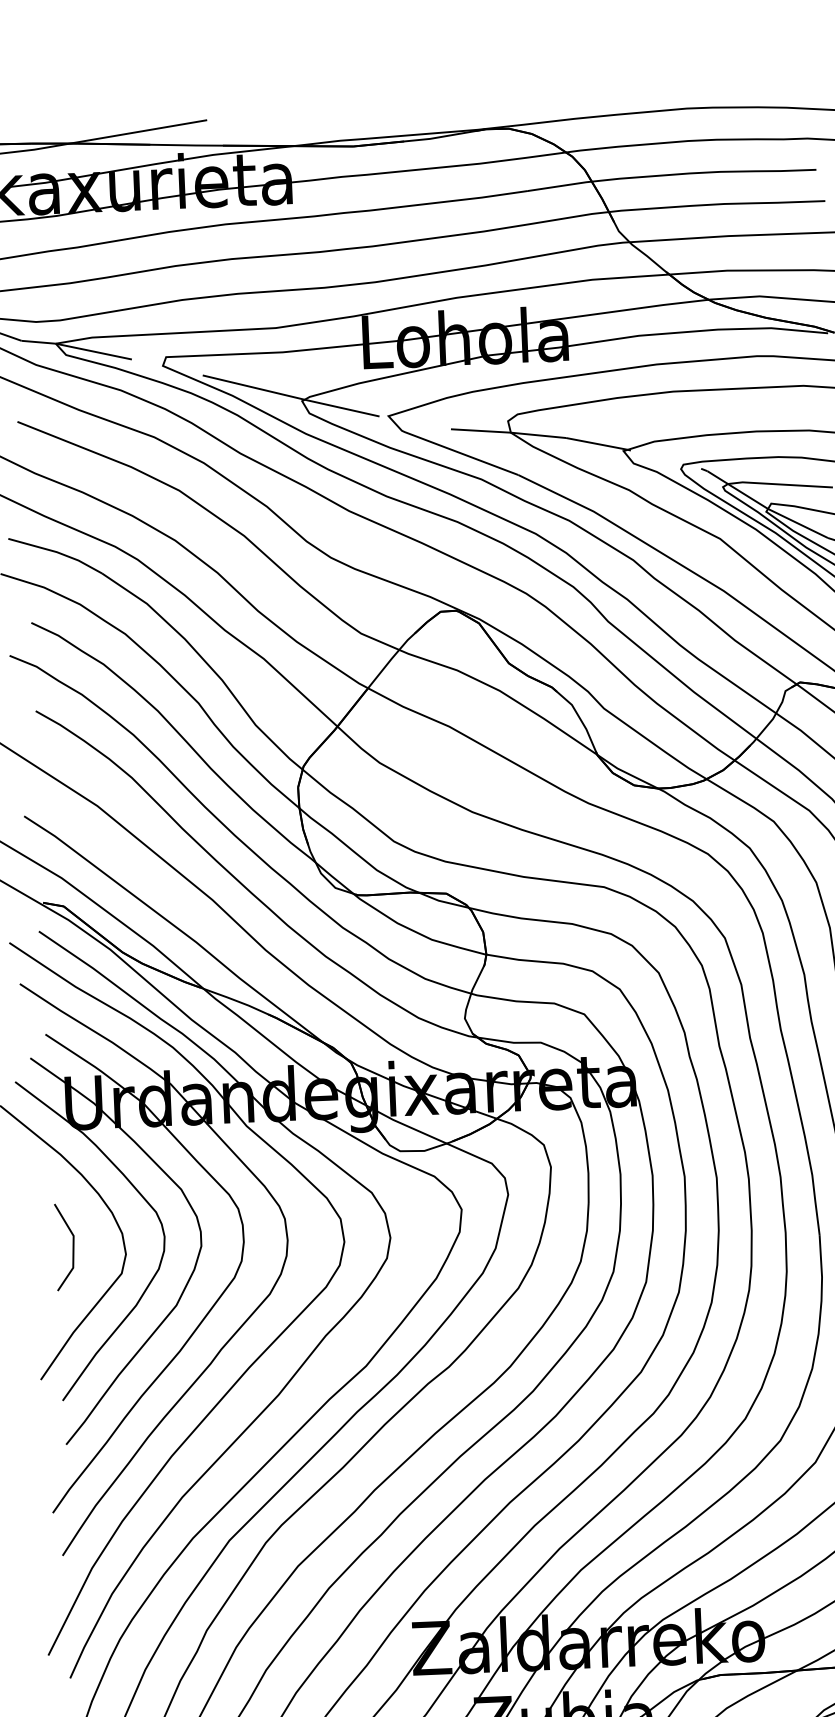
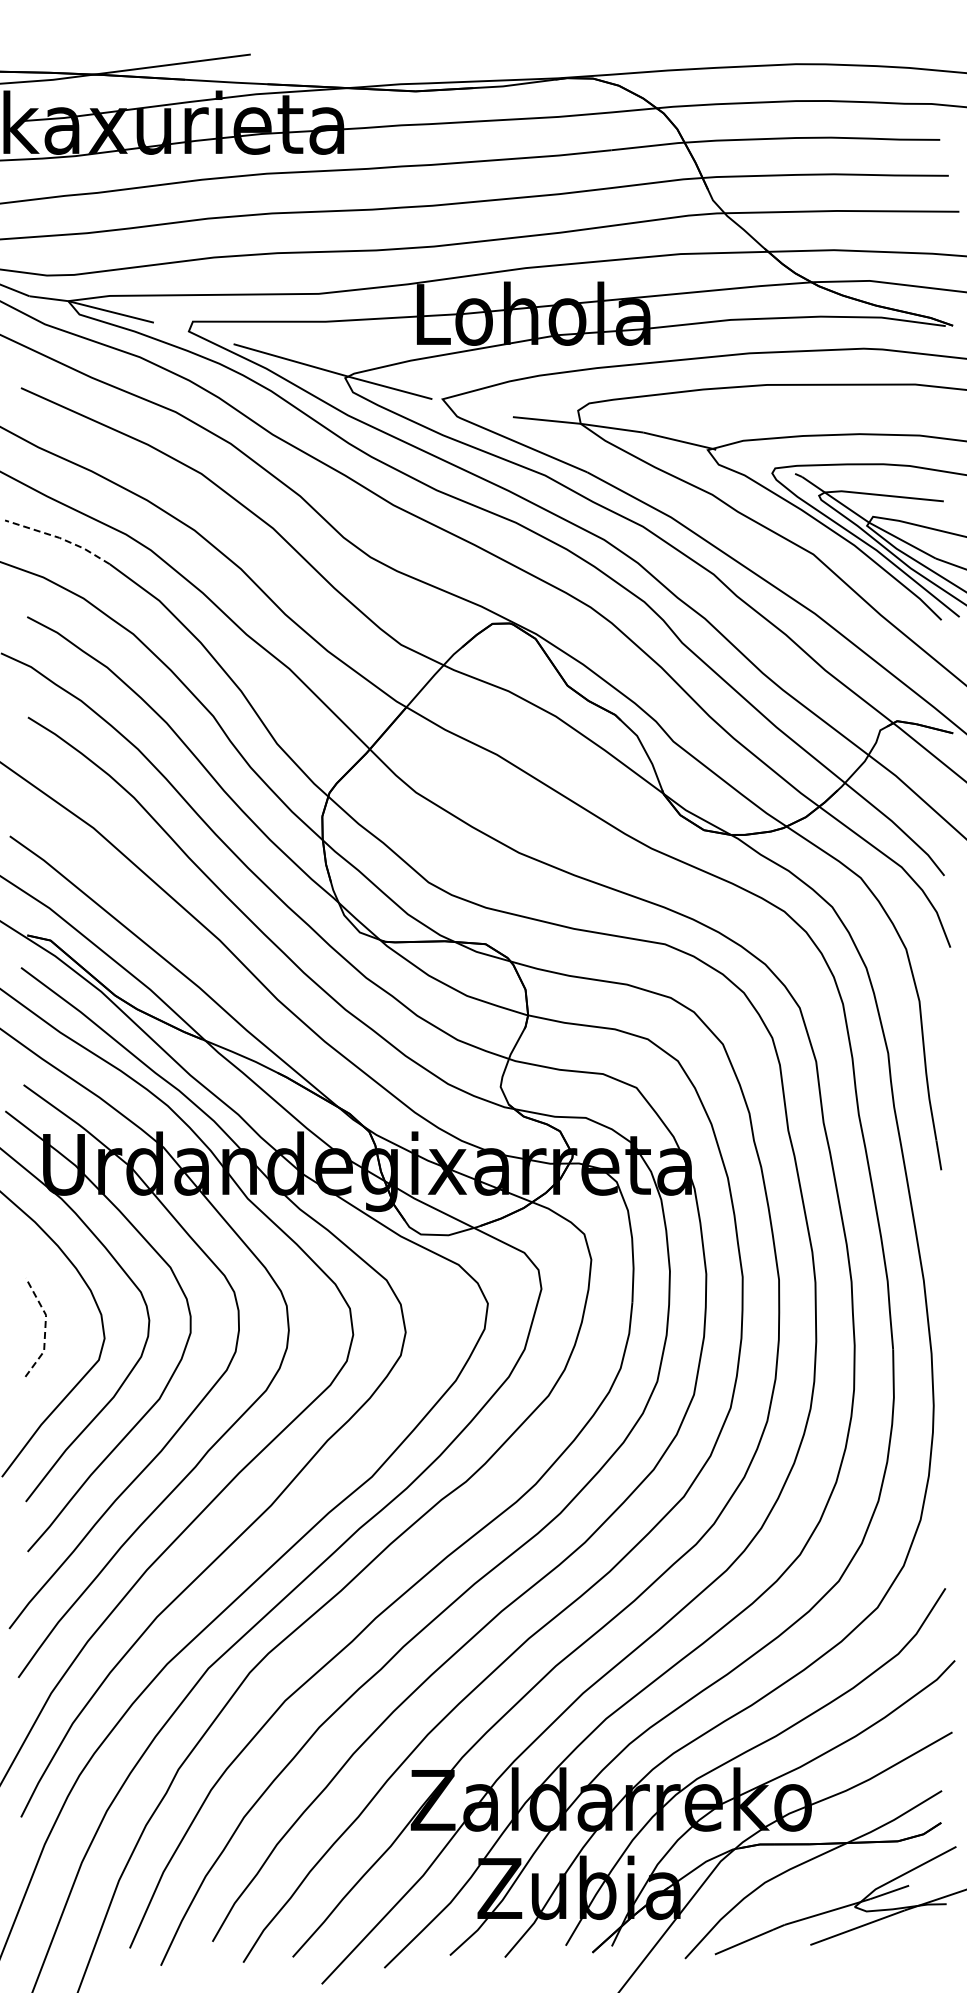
line: (56, 551) -> (59, 537), solid -> dashed
line: (73, 1246) -> (45, 1327), solid -> dashed

